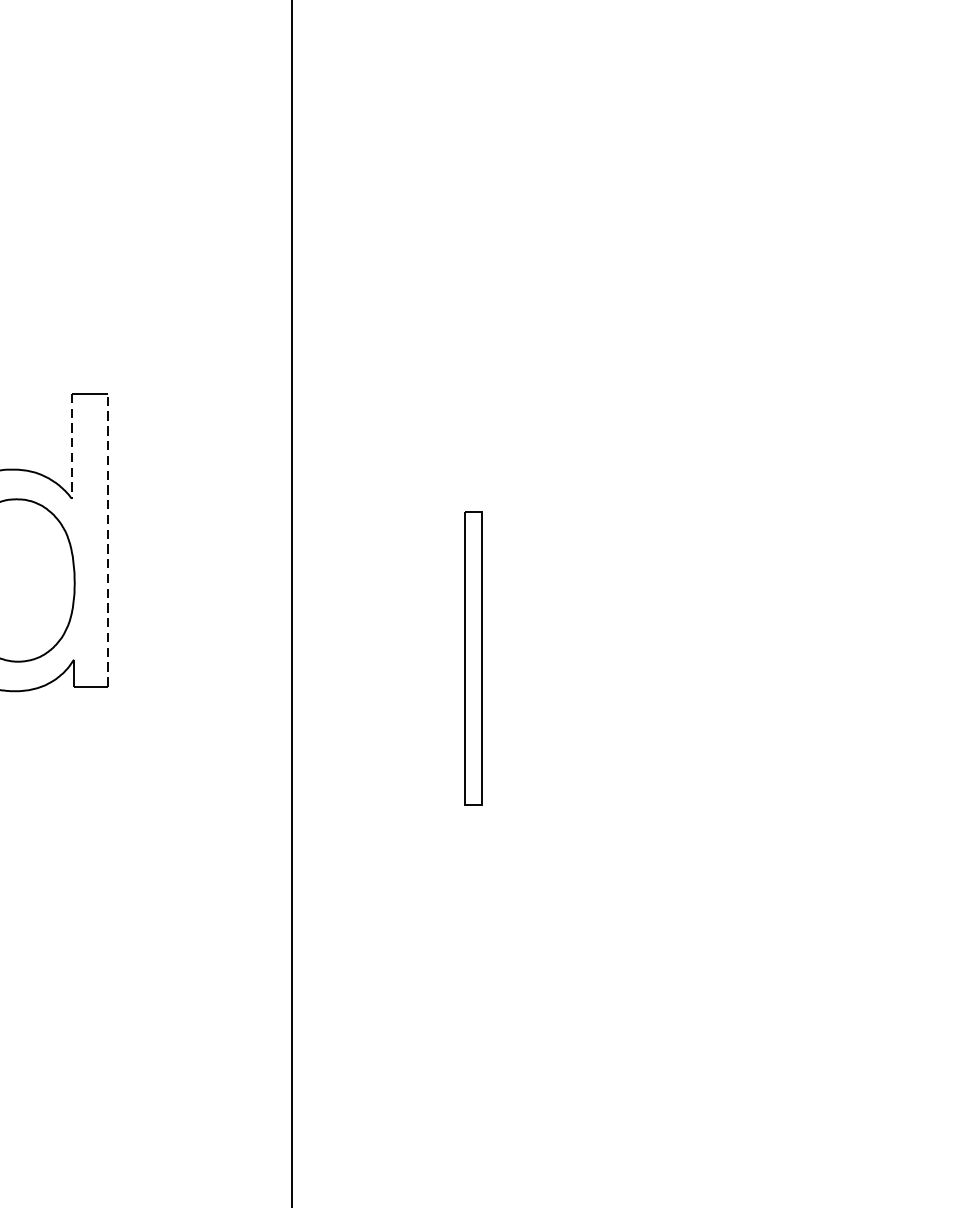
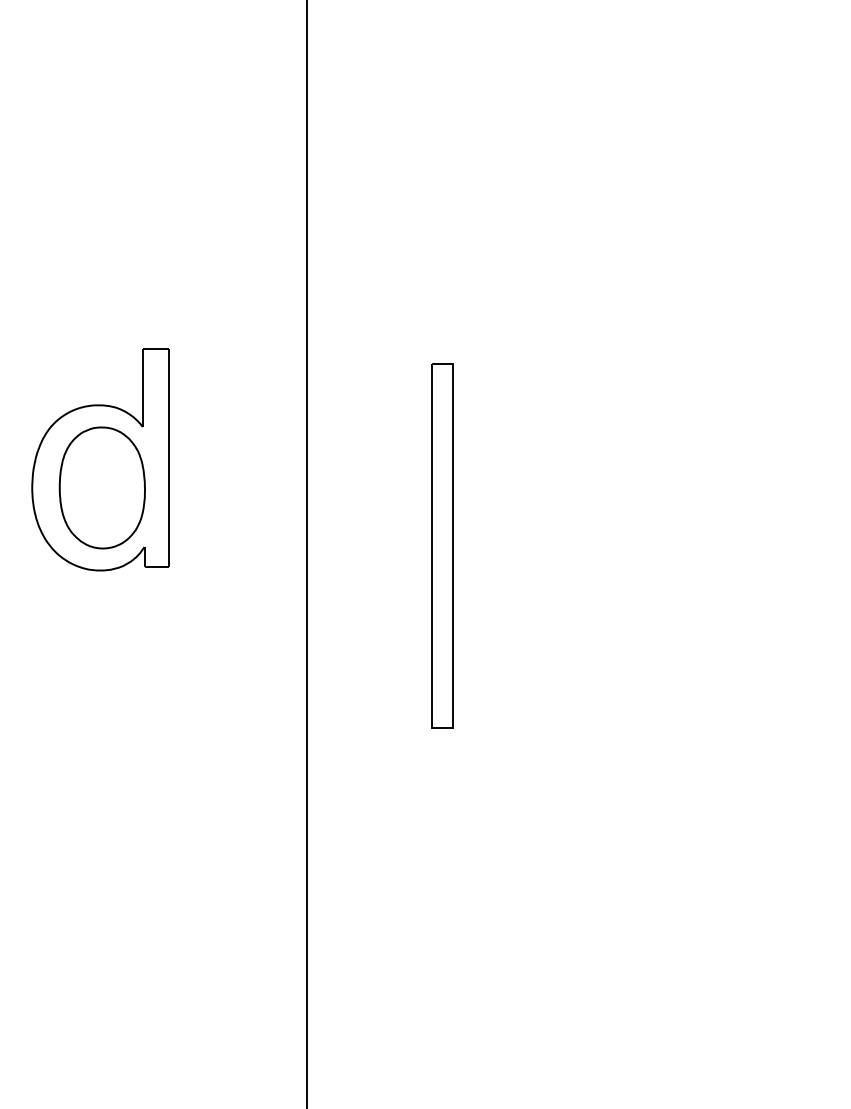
line: (71, 447) -> (142, 388), dashed -> solid
line: (107, 539) -> (169, 457), dashed -> solid
part: (473, 657) -> (442, 545), size x1.67

